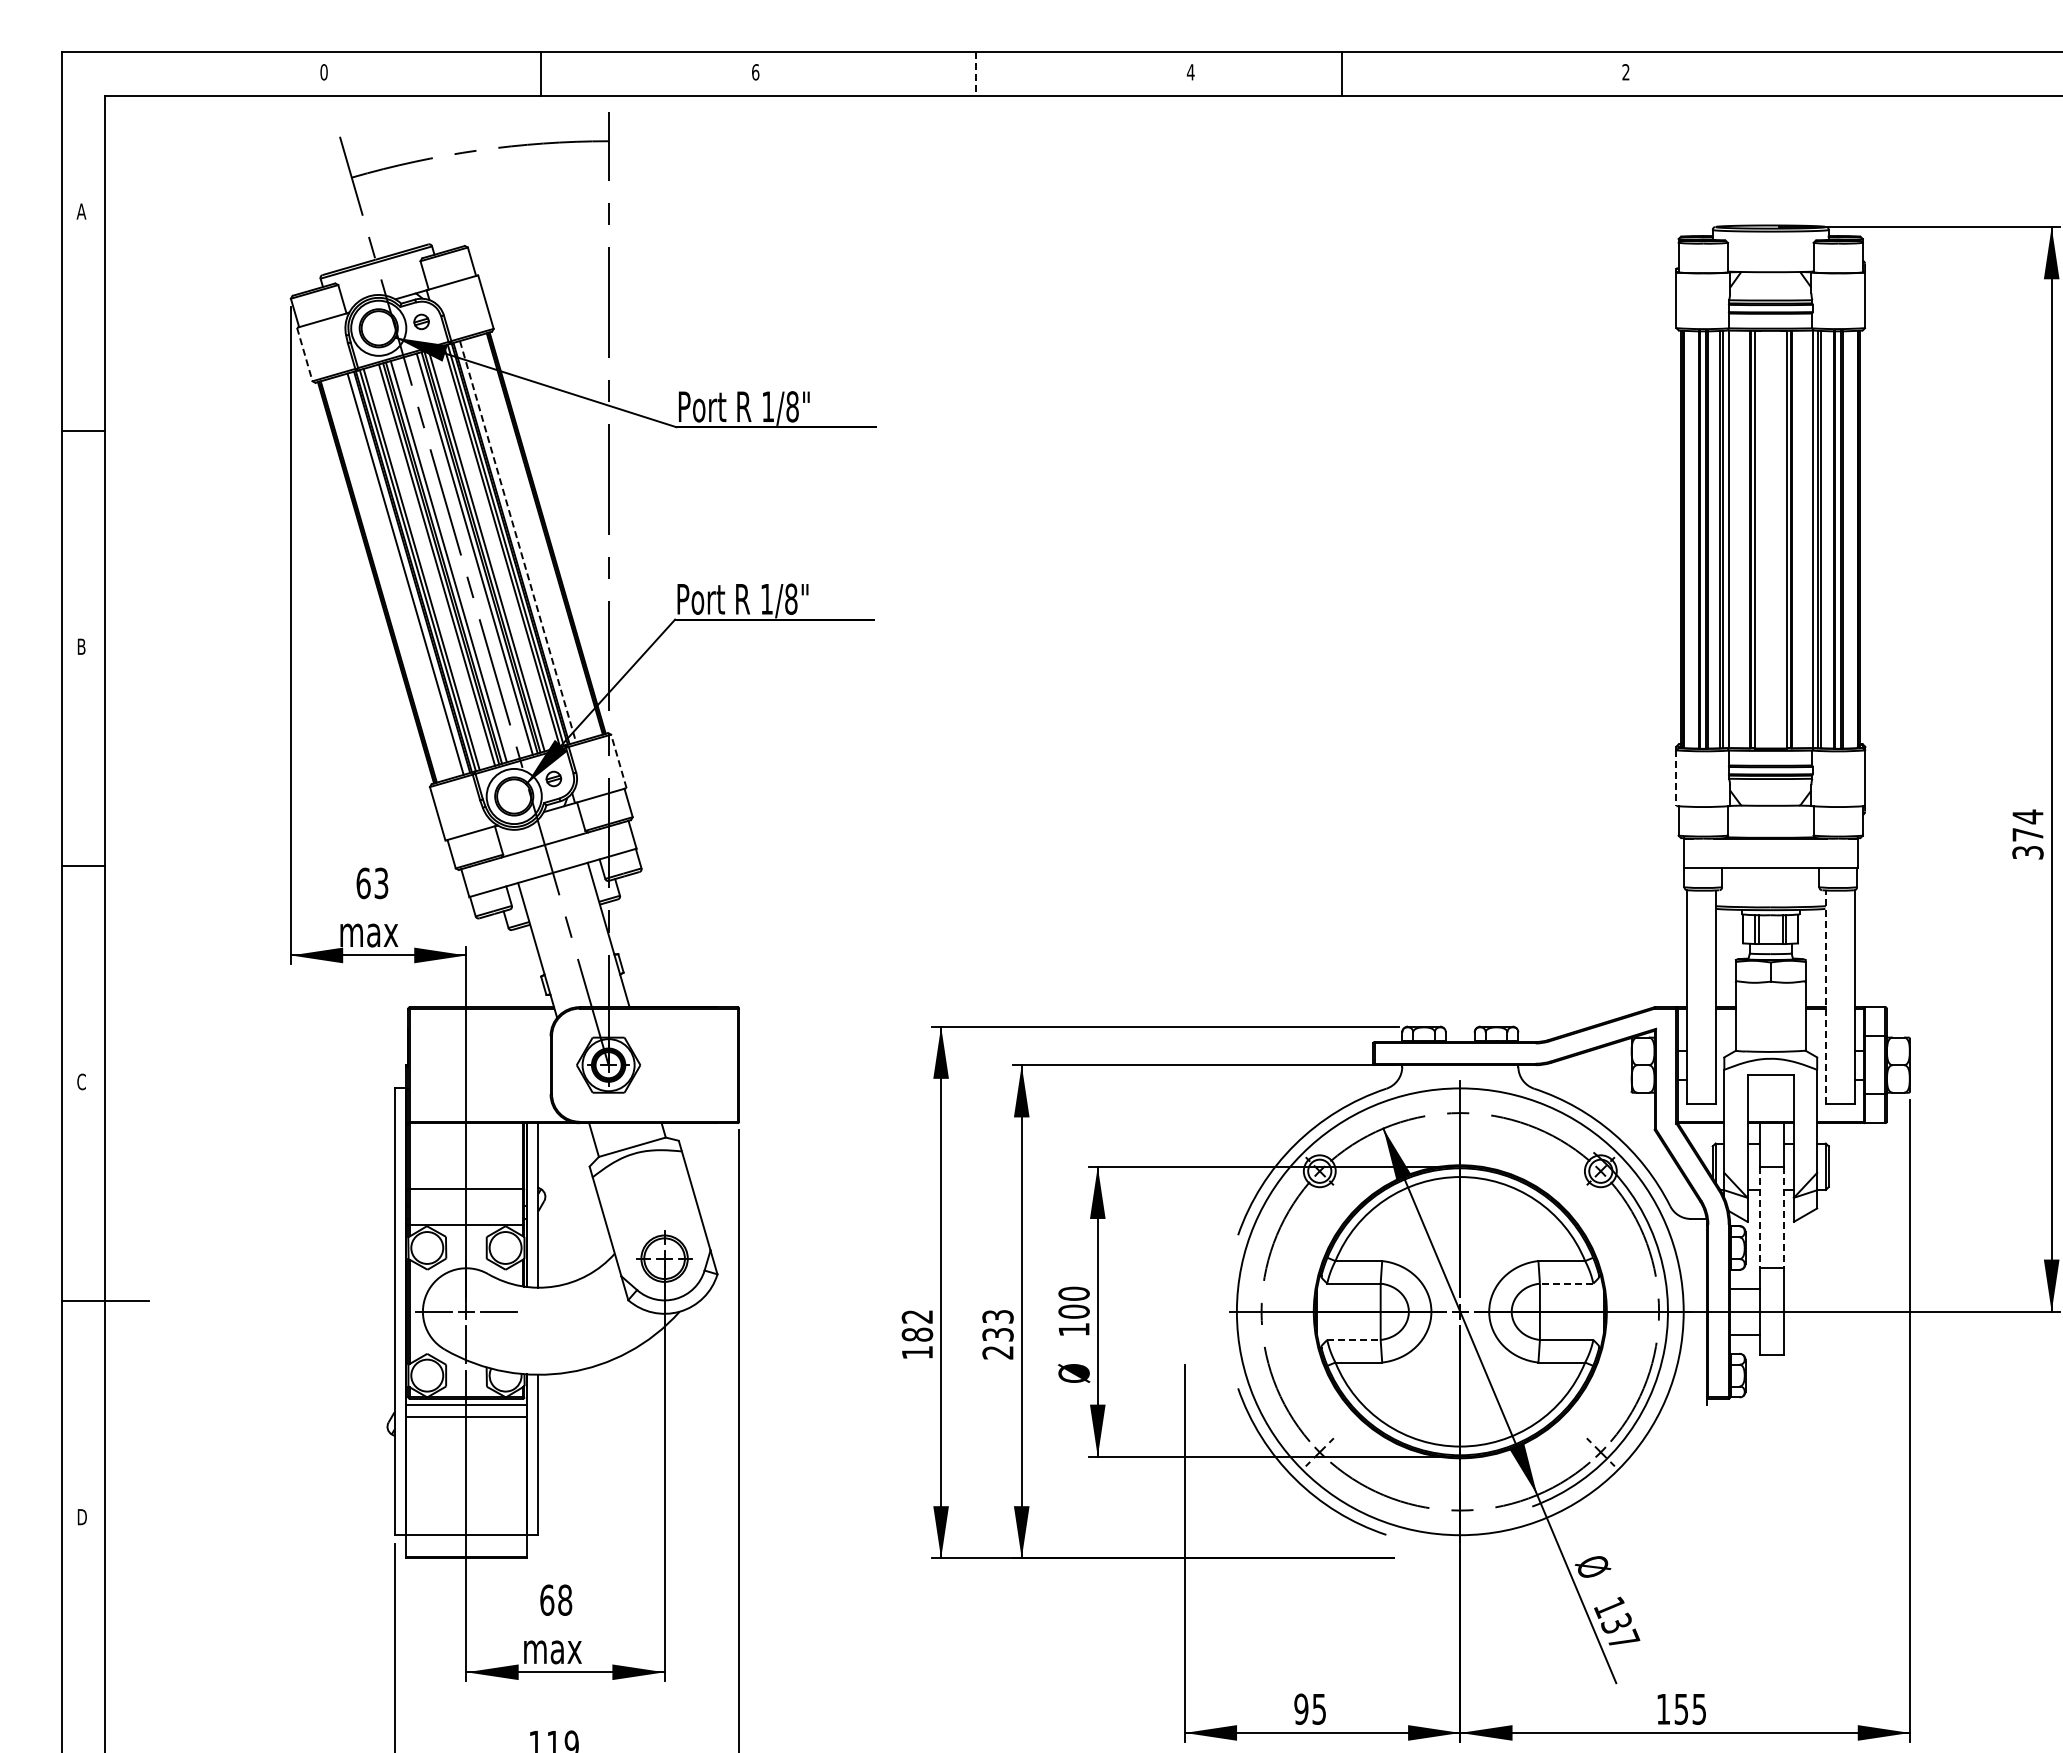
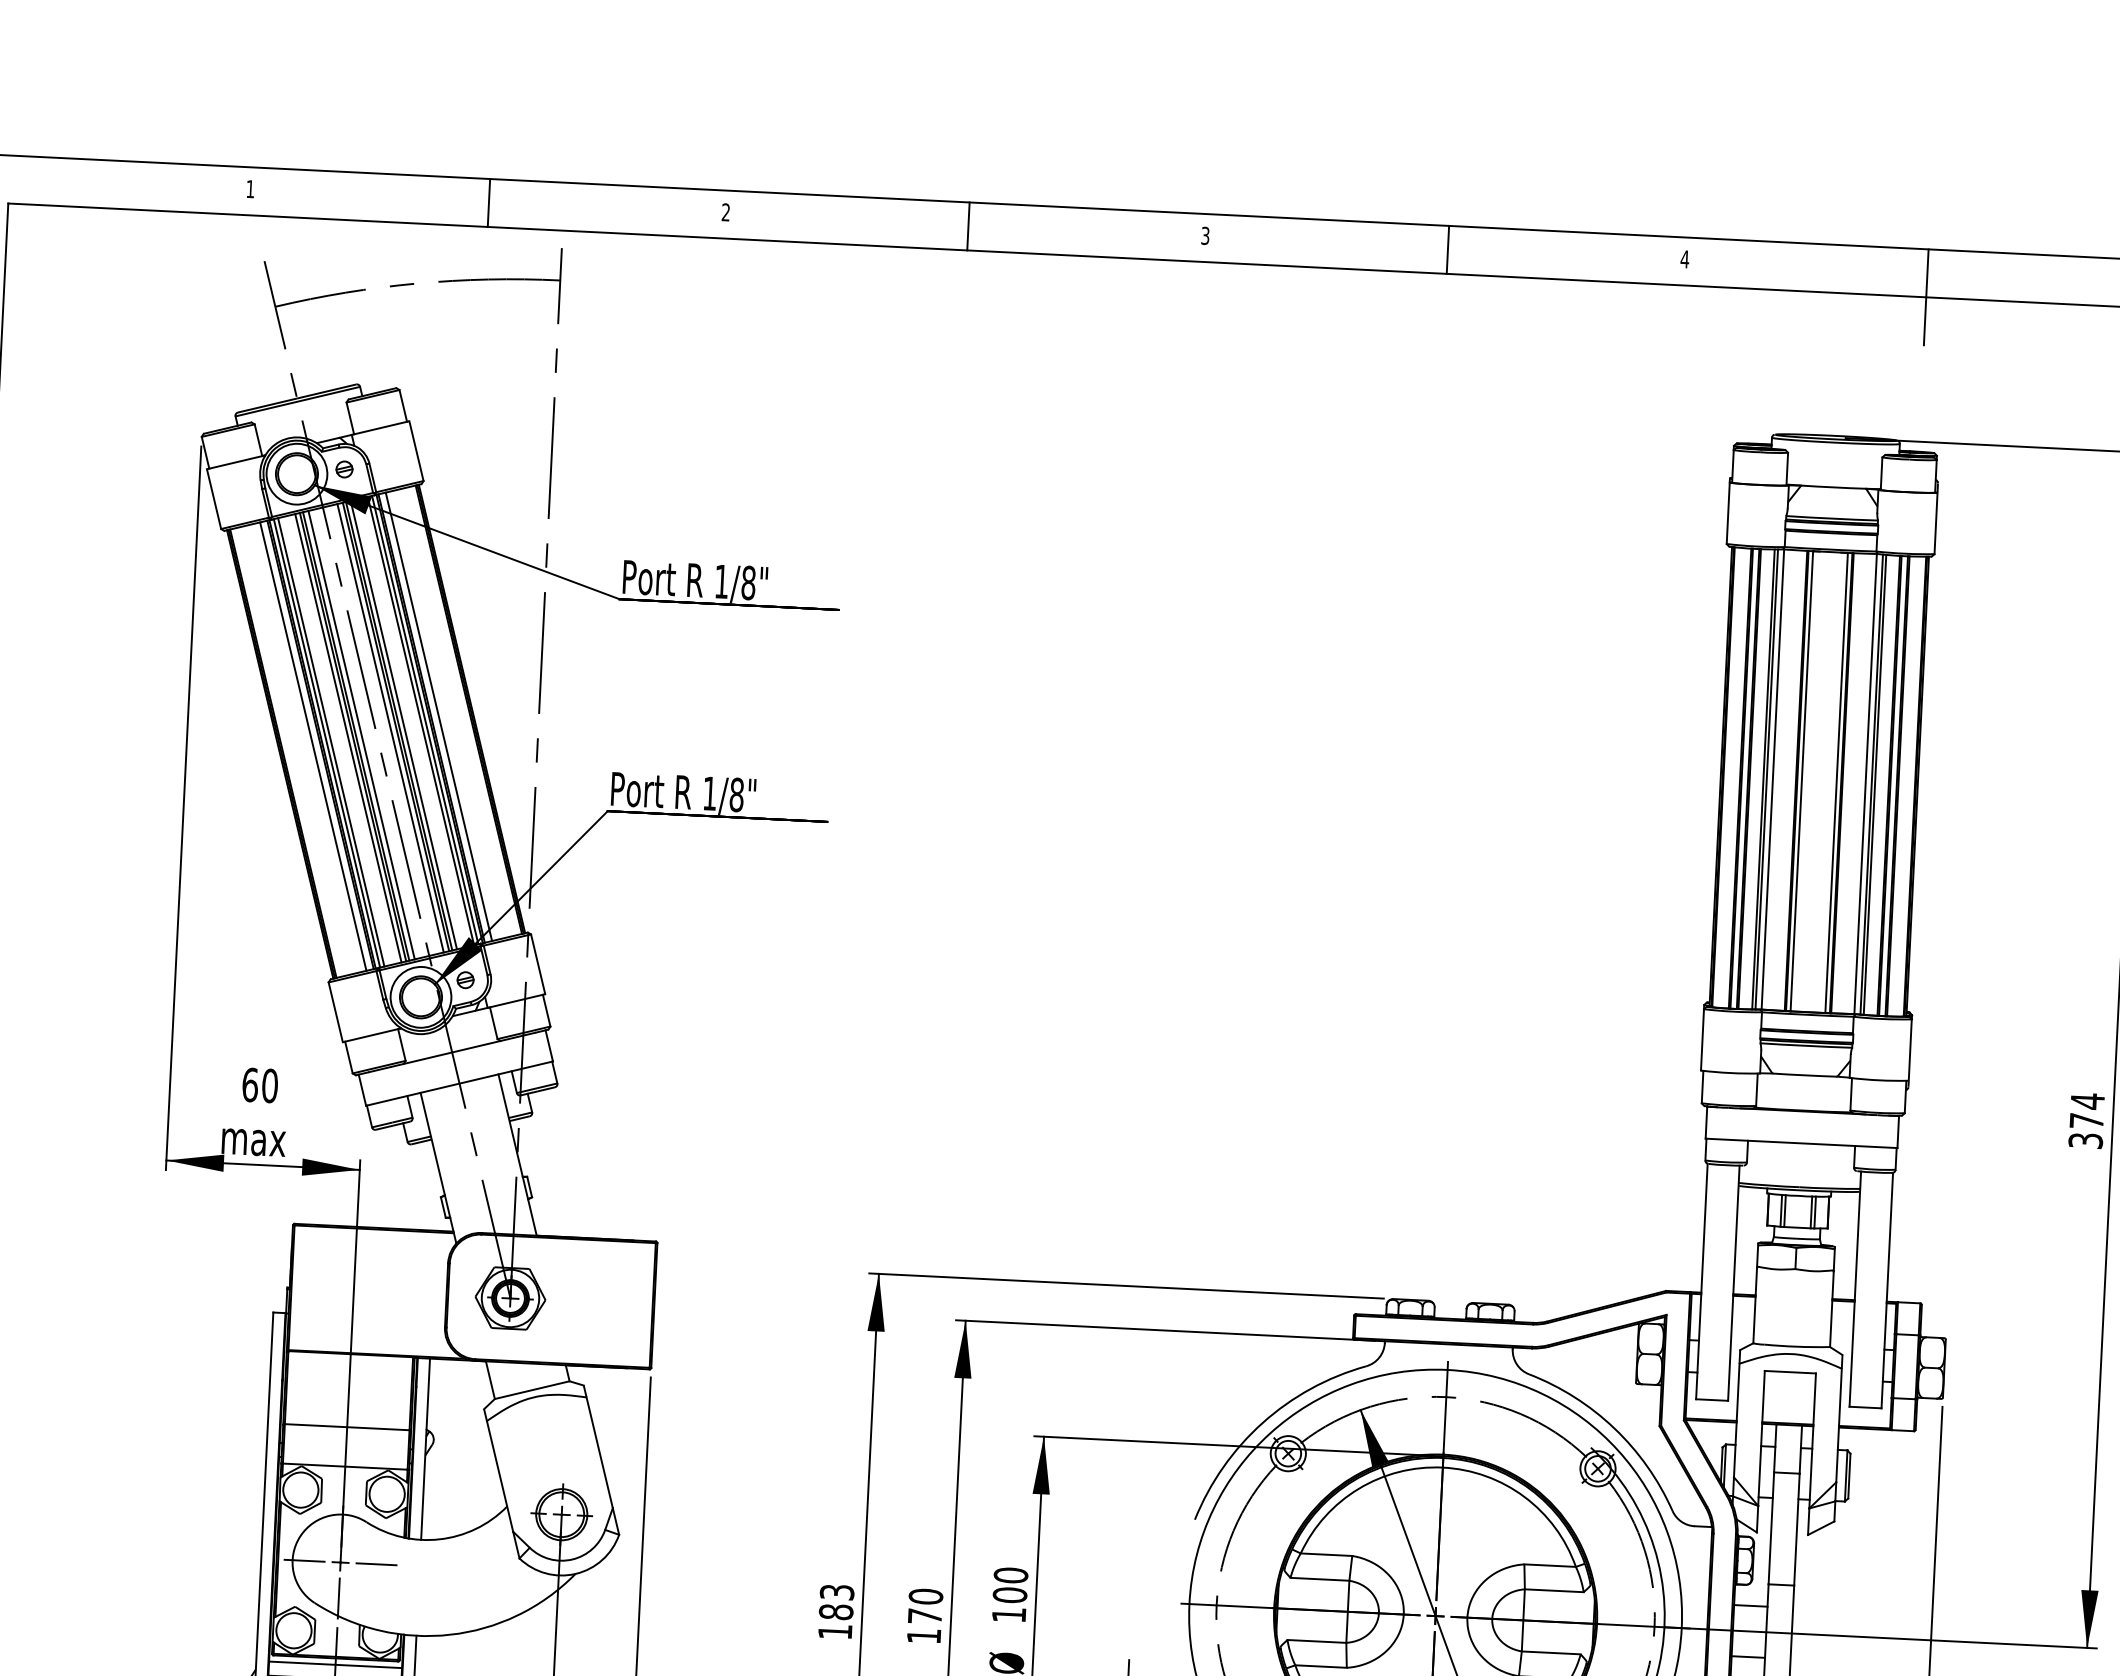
text: (323, 72) -> (249, 189), 0 -> 1
text: (755, 72) -> (725, 212), 6 -> 2
text: (1190, 72) -> (1205, 236), 4 -> 3
text: (1625, 72) -> (1684, 259), 2 -> 4
line: (975, 74) -> (968, 226), dashed -> solid
line: (1341, 74) -> (1447, 250), moved
line: (1846, 95) -> (1926, 296), added
line: (304, 354) -> (213, 499), dashed -> solid
line: (518, 541) -> (439, 716), dashed -> solid
line: (618, 761) -> (537, 964), dashed -> solid
line: (1676, 778) -> (1702, 1040), dashed -> solid
text: (381, 883) -> (270, 1086), 63 -> 60
line: (1825, 997) -> (1854, 1289), dashed -> solid
line: (1760, 1217) -> (1771, 1528), dashed -> solid
line: (1783, 1217) -> (1796, 1529), dashed -> solid
line: (1566, 1283) -> (1554, 1590), dashed -> solid
text: (917, 1316) -> (837, 1592), 182 -> 183
text: (997, 1334) -> (924, 1616), 233 -> 170
line: (1353, 1340) -> (1316, 1641), dashed -> solid

